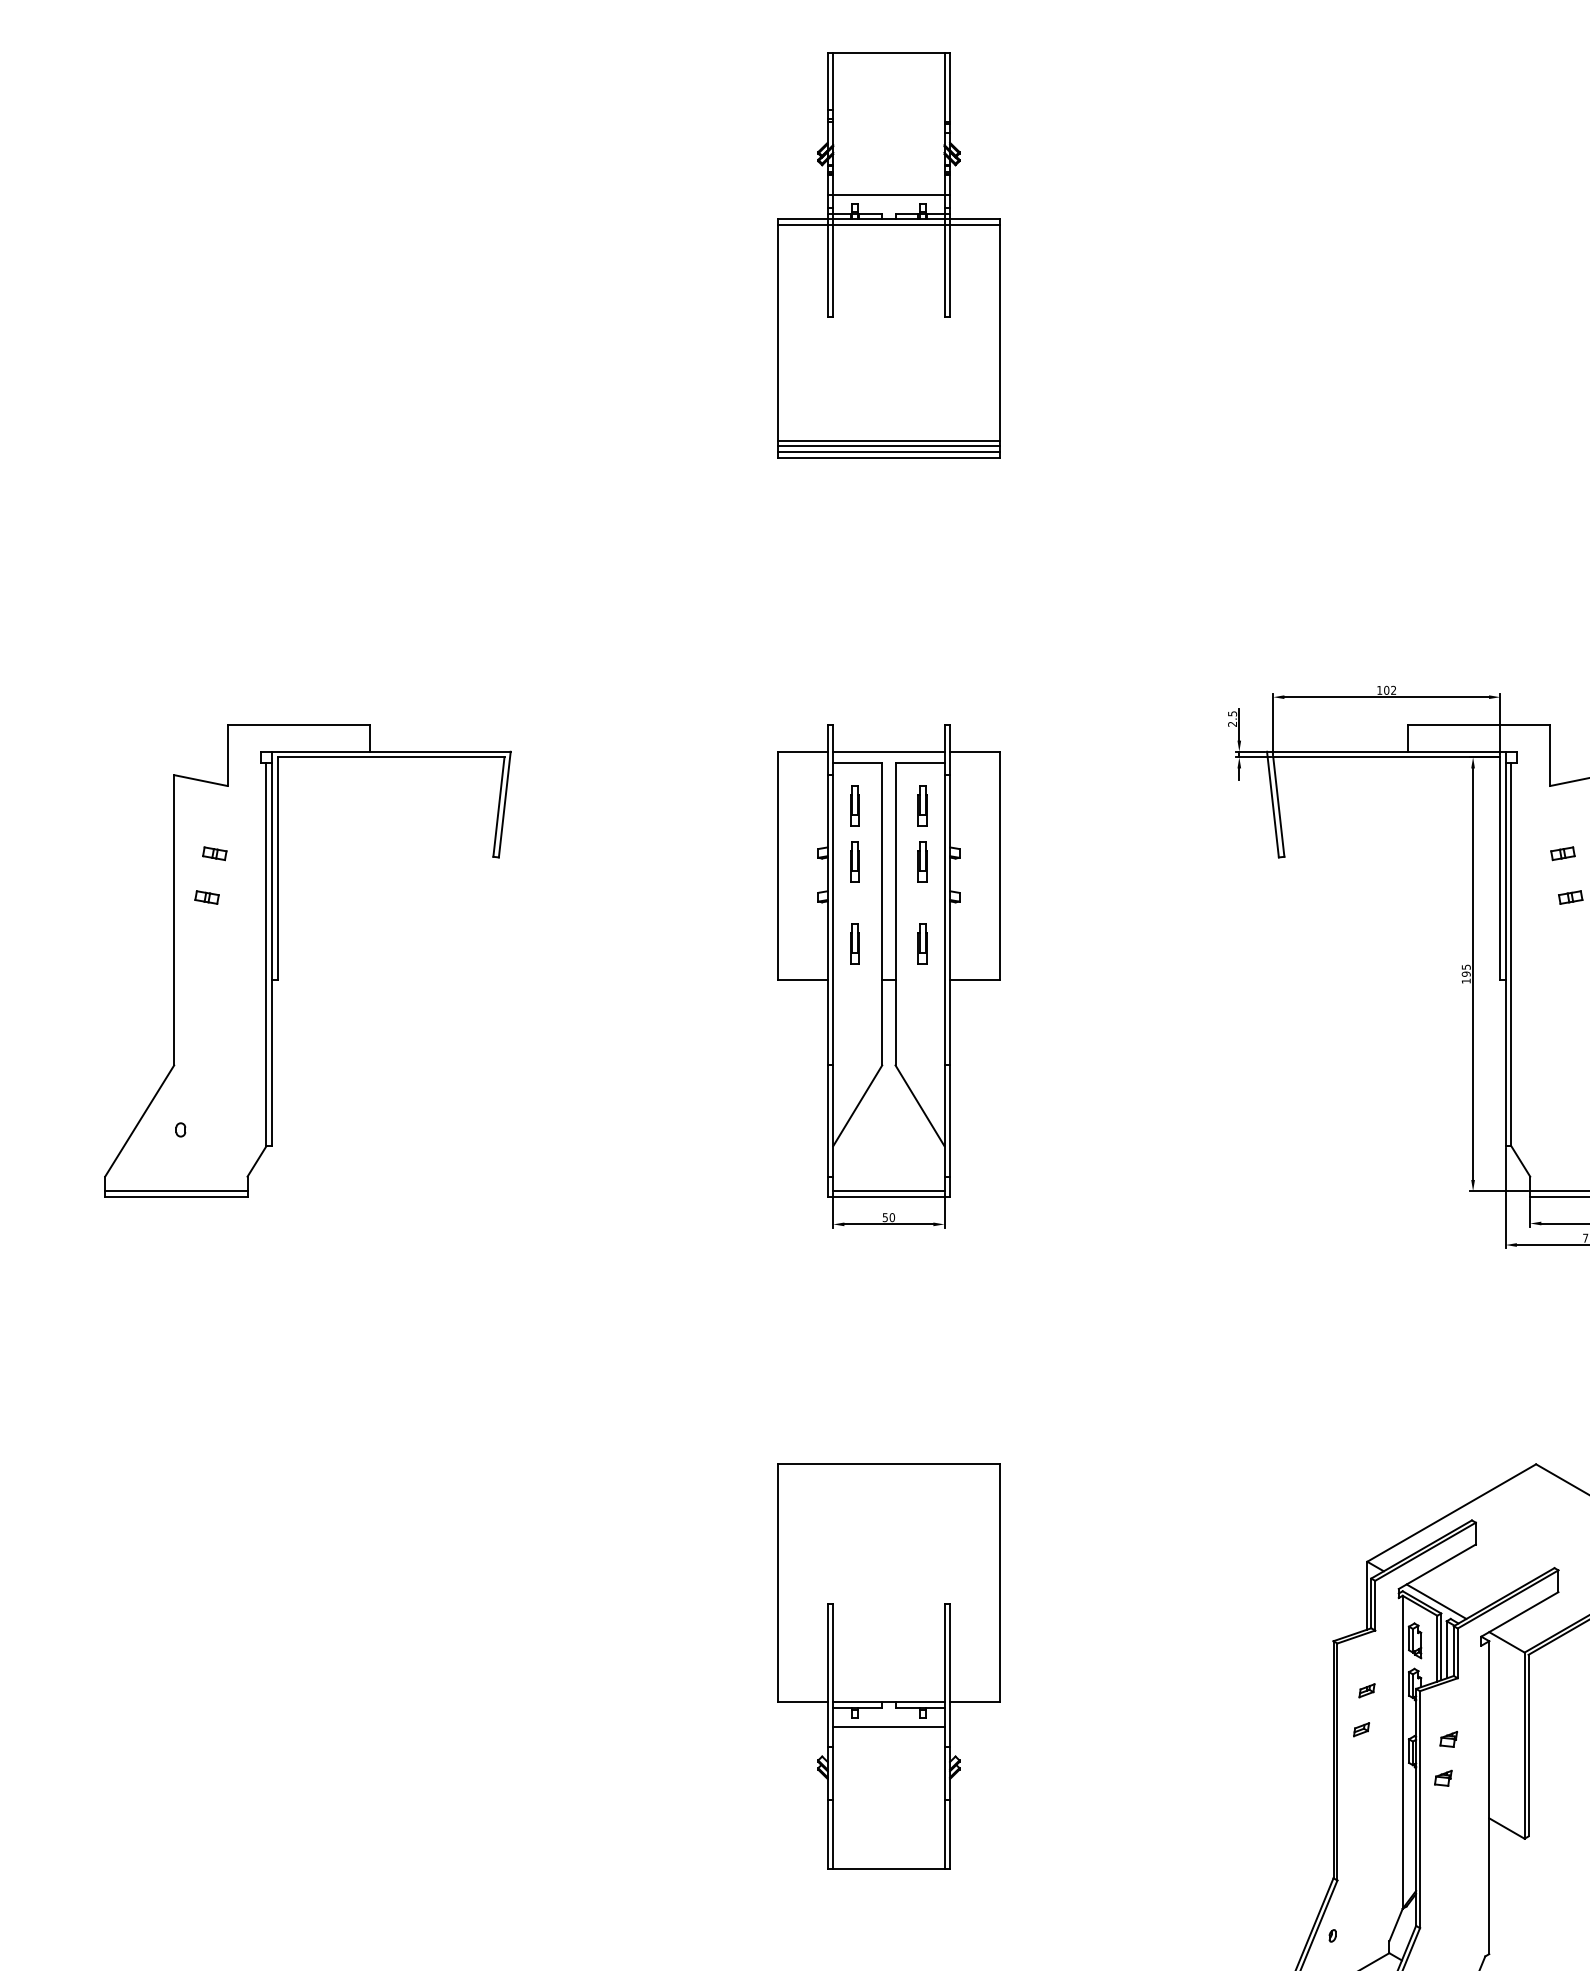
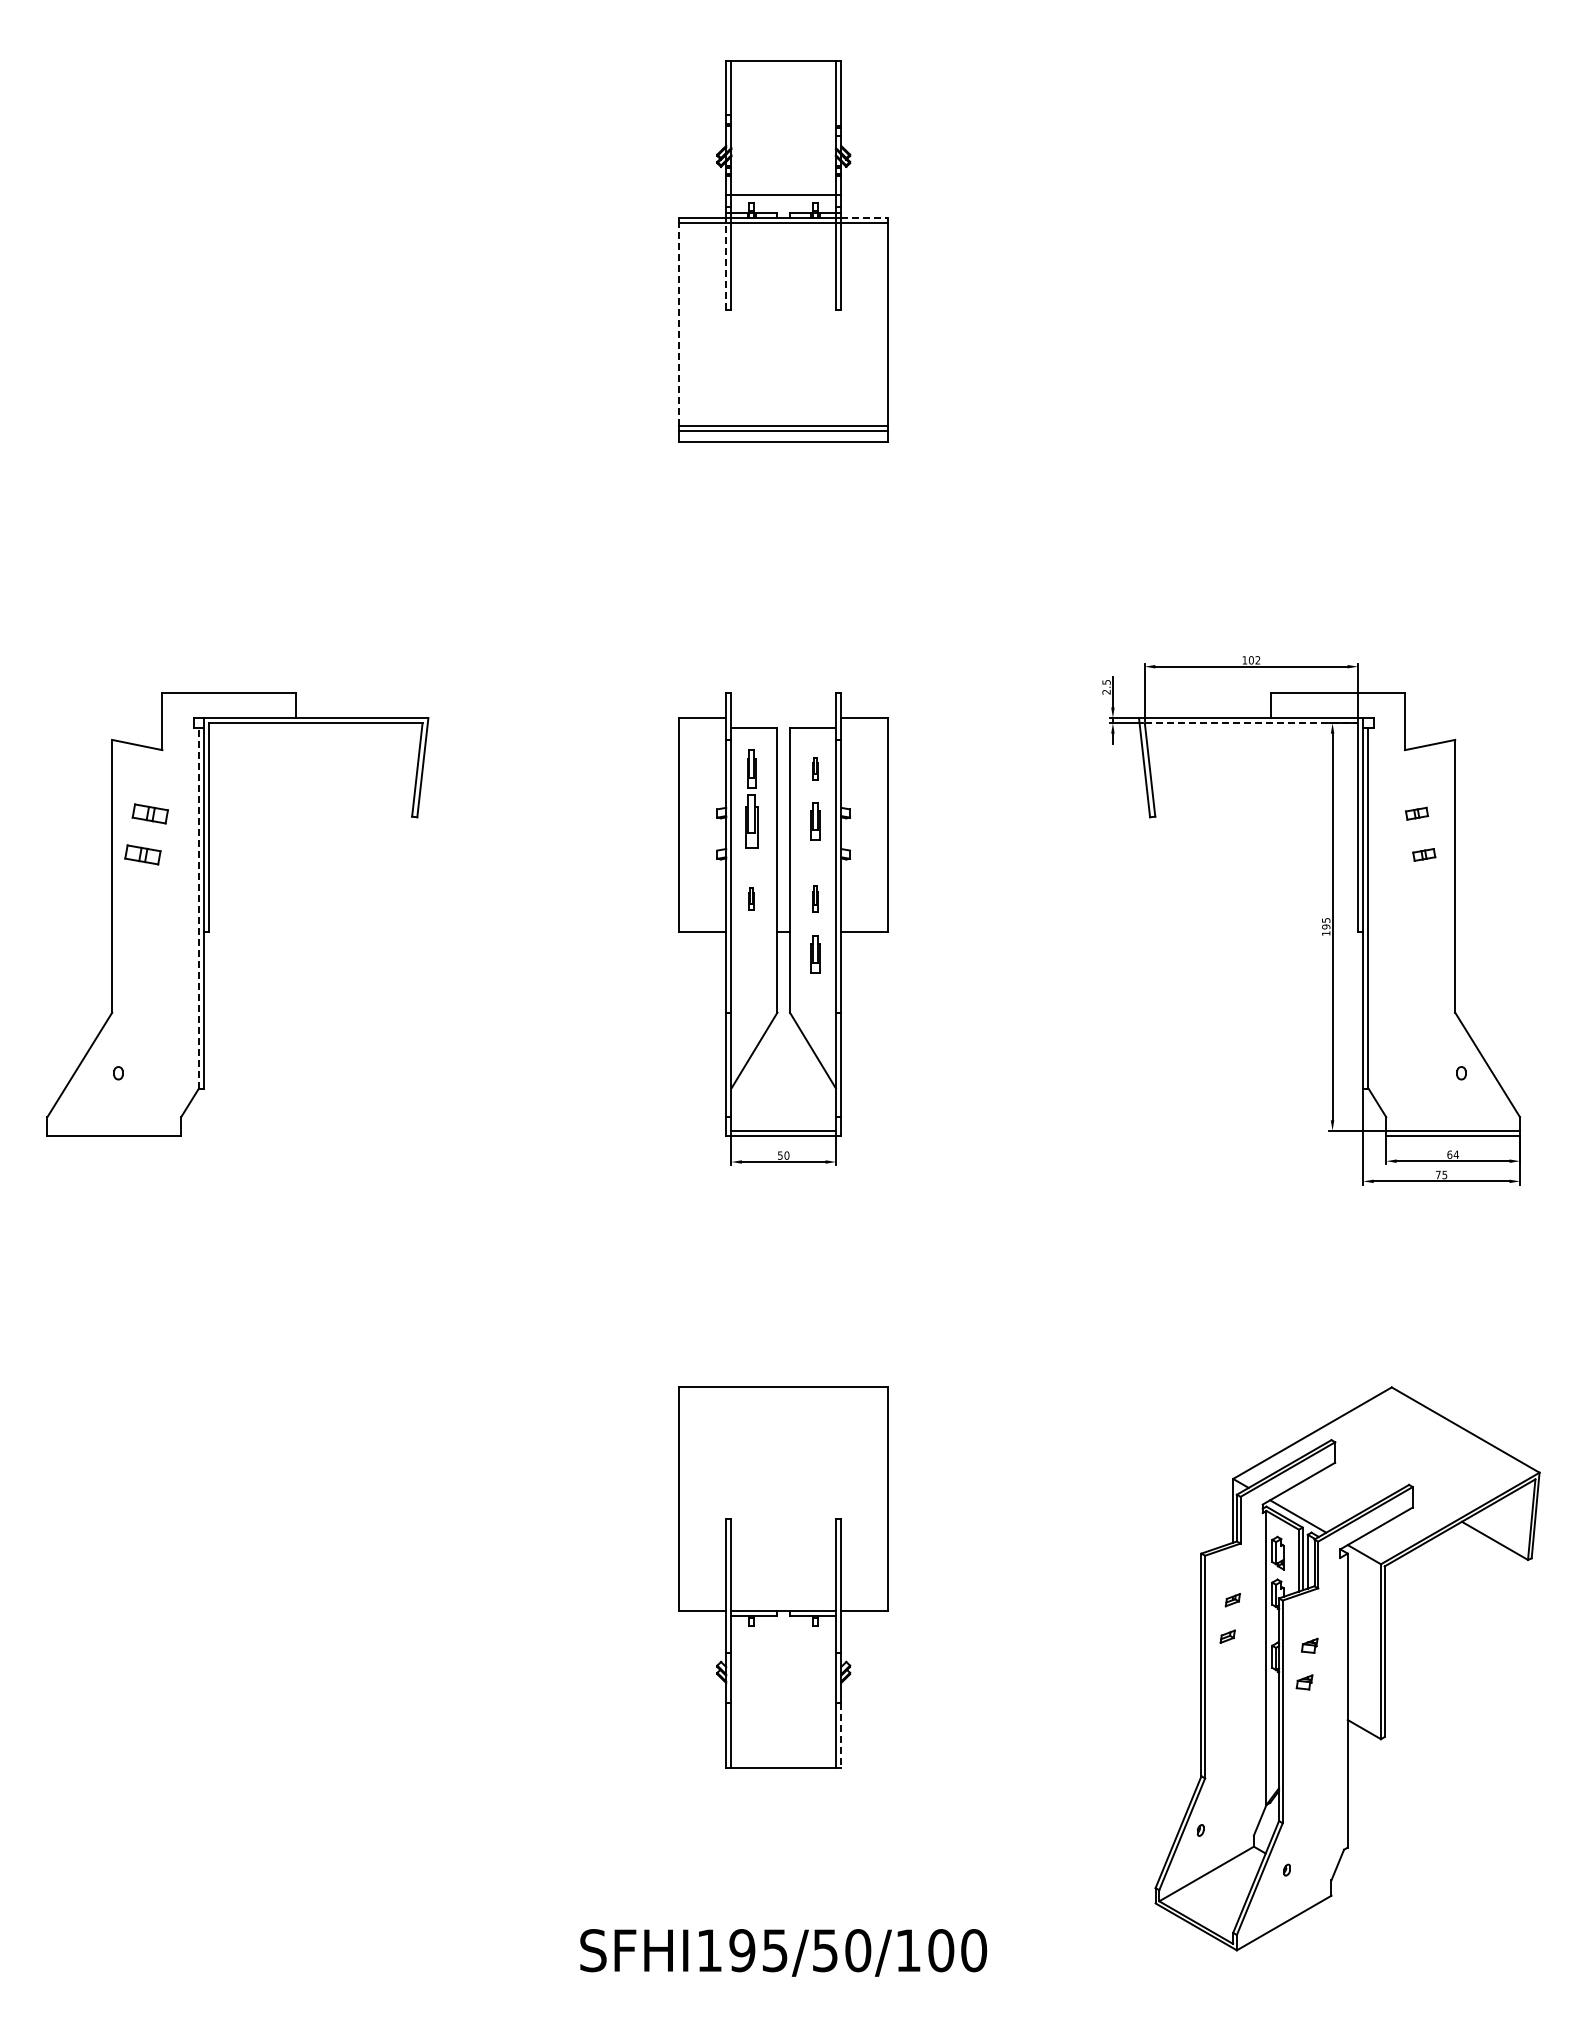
line: (974, 219) -> (864, 217), solid -> dashed
line: (827, 268) -> (726, 263), solid -> dashed
line: (777, 331) -> (679, 323), solid -> dashed
line: (888, 452) -> (783, 436), removed
line: (888, 751) -> (783, 717), removed
line: (1386, 757) -> (1251, 723), solid -> dashed
part: (922, 805) -> (815, 768), size x0.6
part: (214, 853) -> (150, 813), size x1.6
part: (854, 861) -> (751, 821), size x1.4
part: (207, 897) -> (143, 854), size x1.6
part: (854, 943) -> (751, 898), size x0.6
part: (922, 943) -> (815, 898), size x0.7
line: (265, 953) -> (198, 907), solid -> dashed
part: (922, 1003) -> (815, 954), added
line: (176, 1190) -> (114, 1130), removed
line: (888, 1727) -> (783, 1634), removed
line: (950, 1834) -> (841, 1735), solid -> dashed

